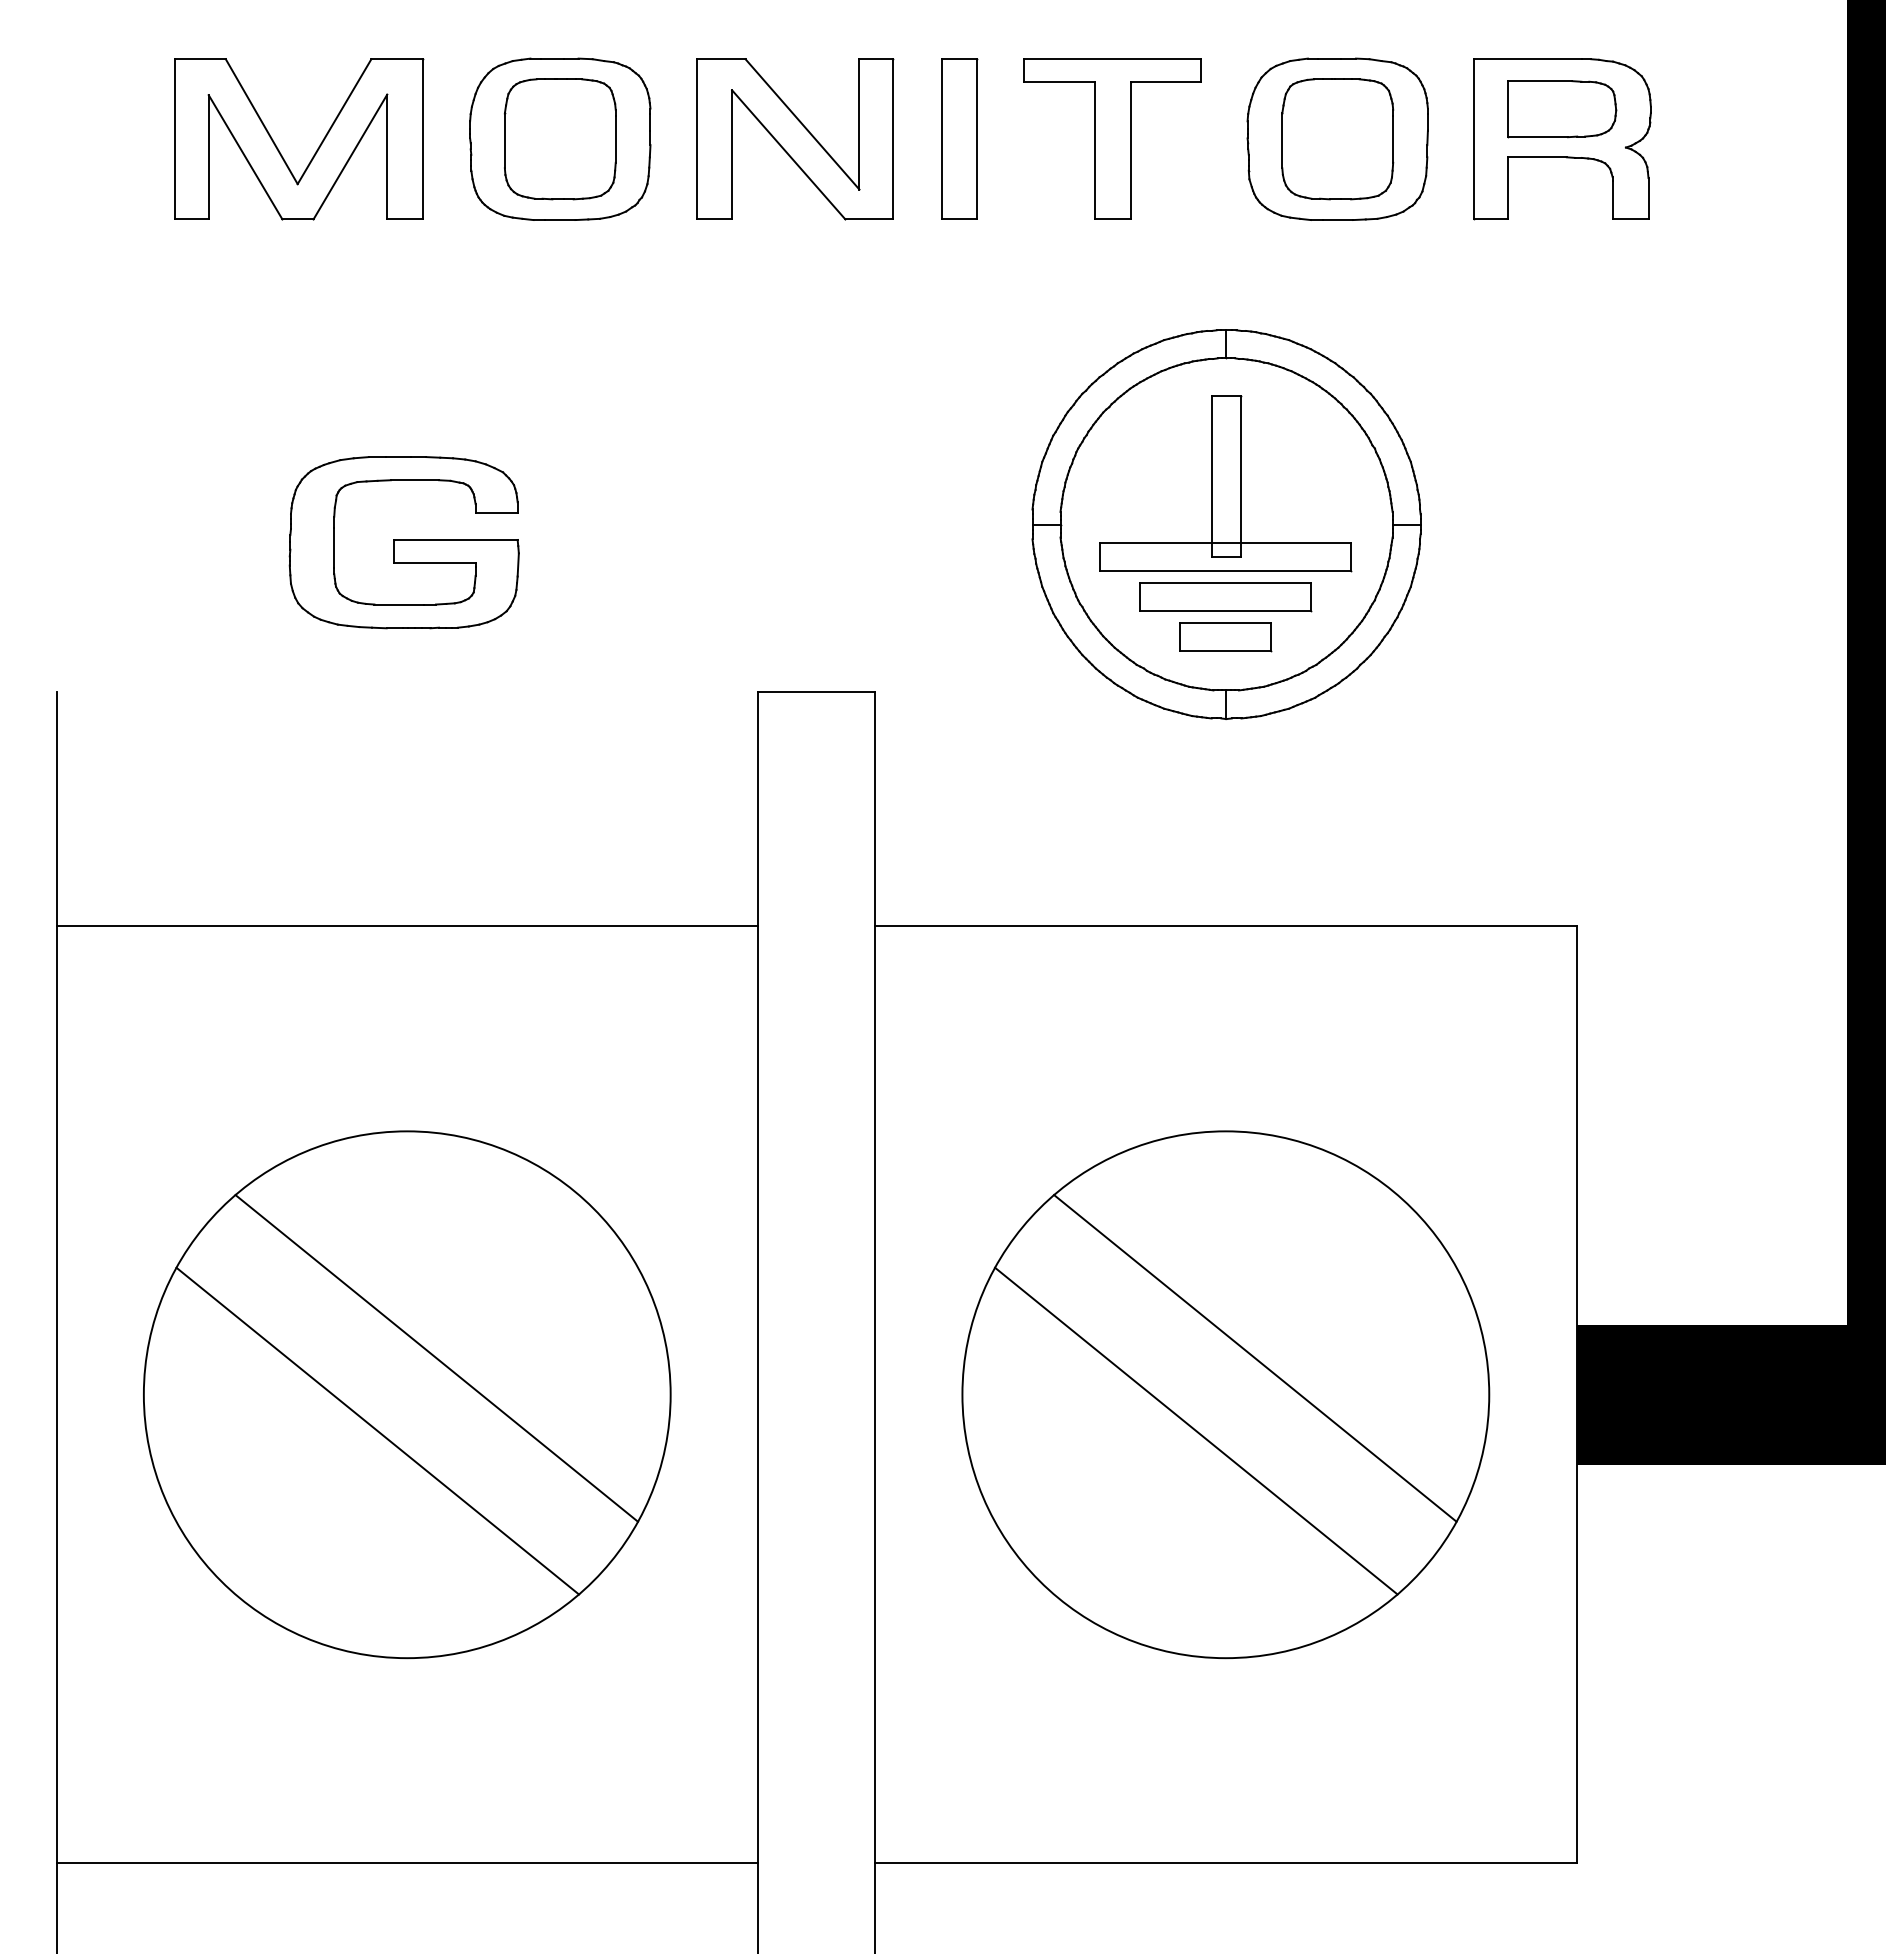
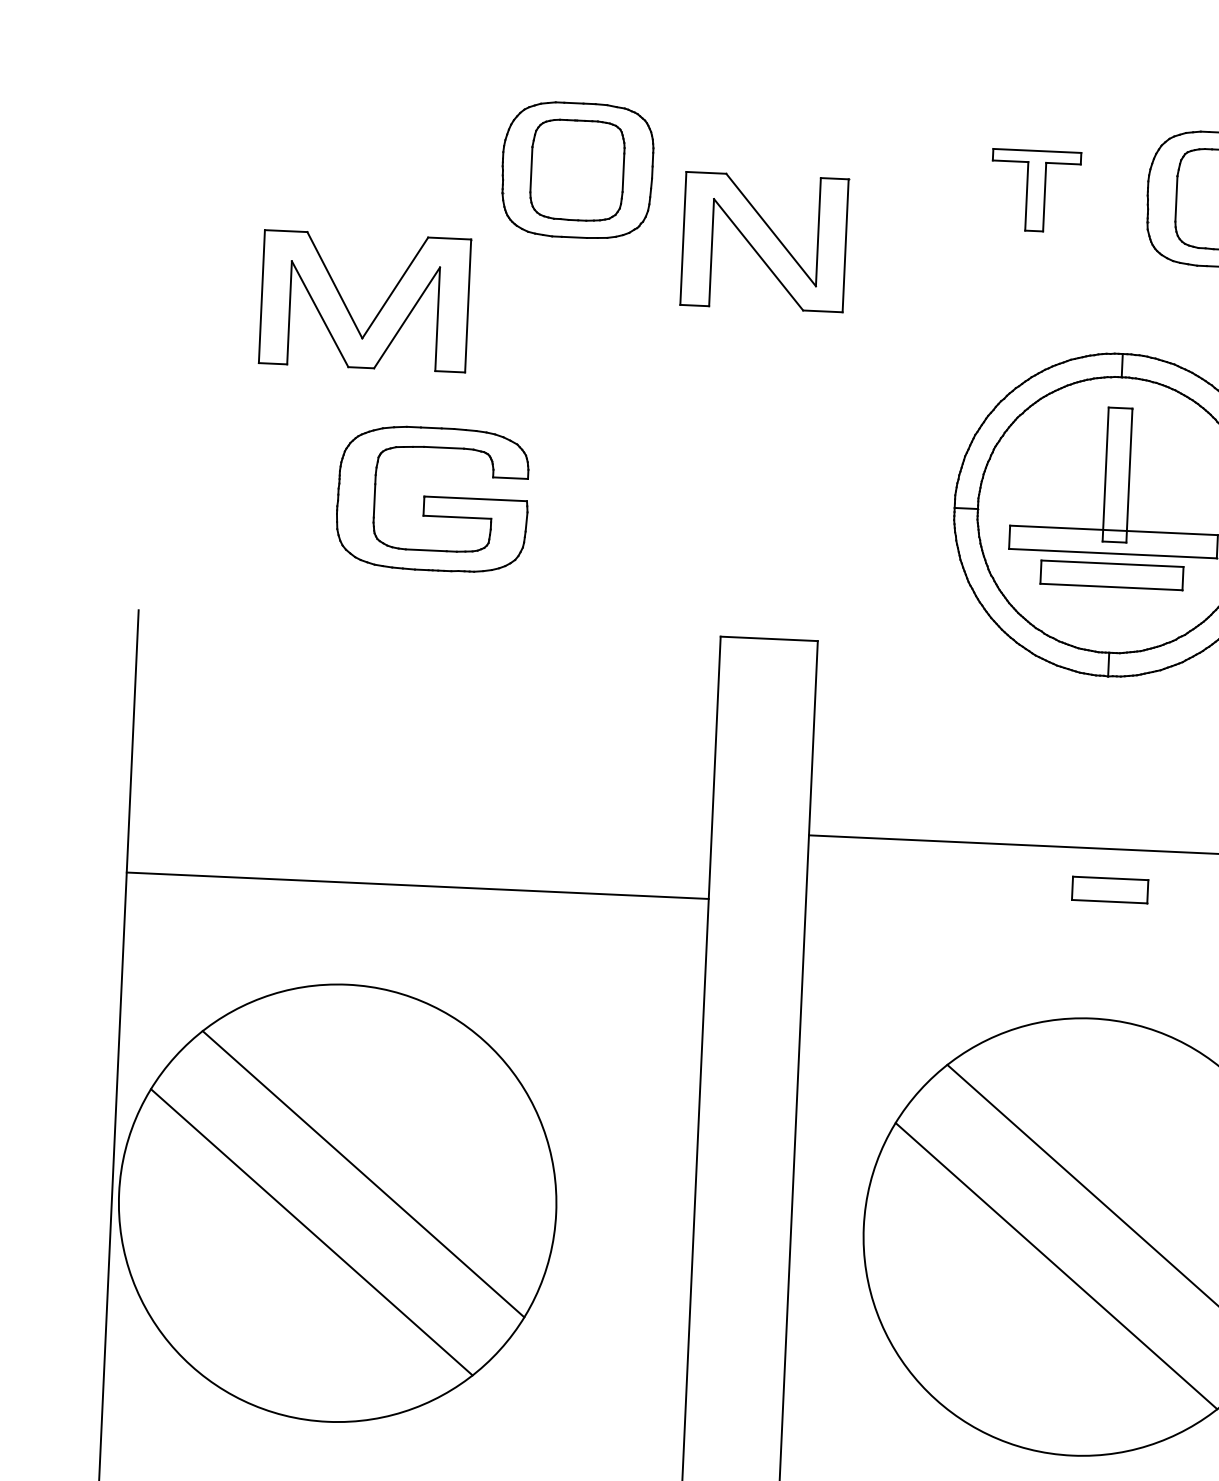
part: (959, 138) -> (908, 184), removed
part: (1112, 138) -> (1035, 190), size x0.6
part: (795, 139) -> (764, 242), moved
part: (315, 151) -> (378, 312), moved
part: (1225, 637) -> (1110, 890), moved
line: (407, 926) -> (417, 885), moved
part: (407, 1394) -> (337, 1203), moved

